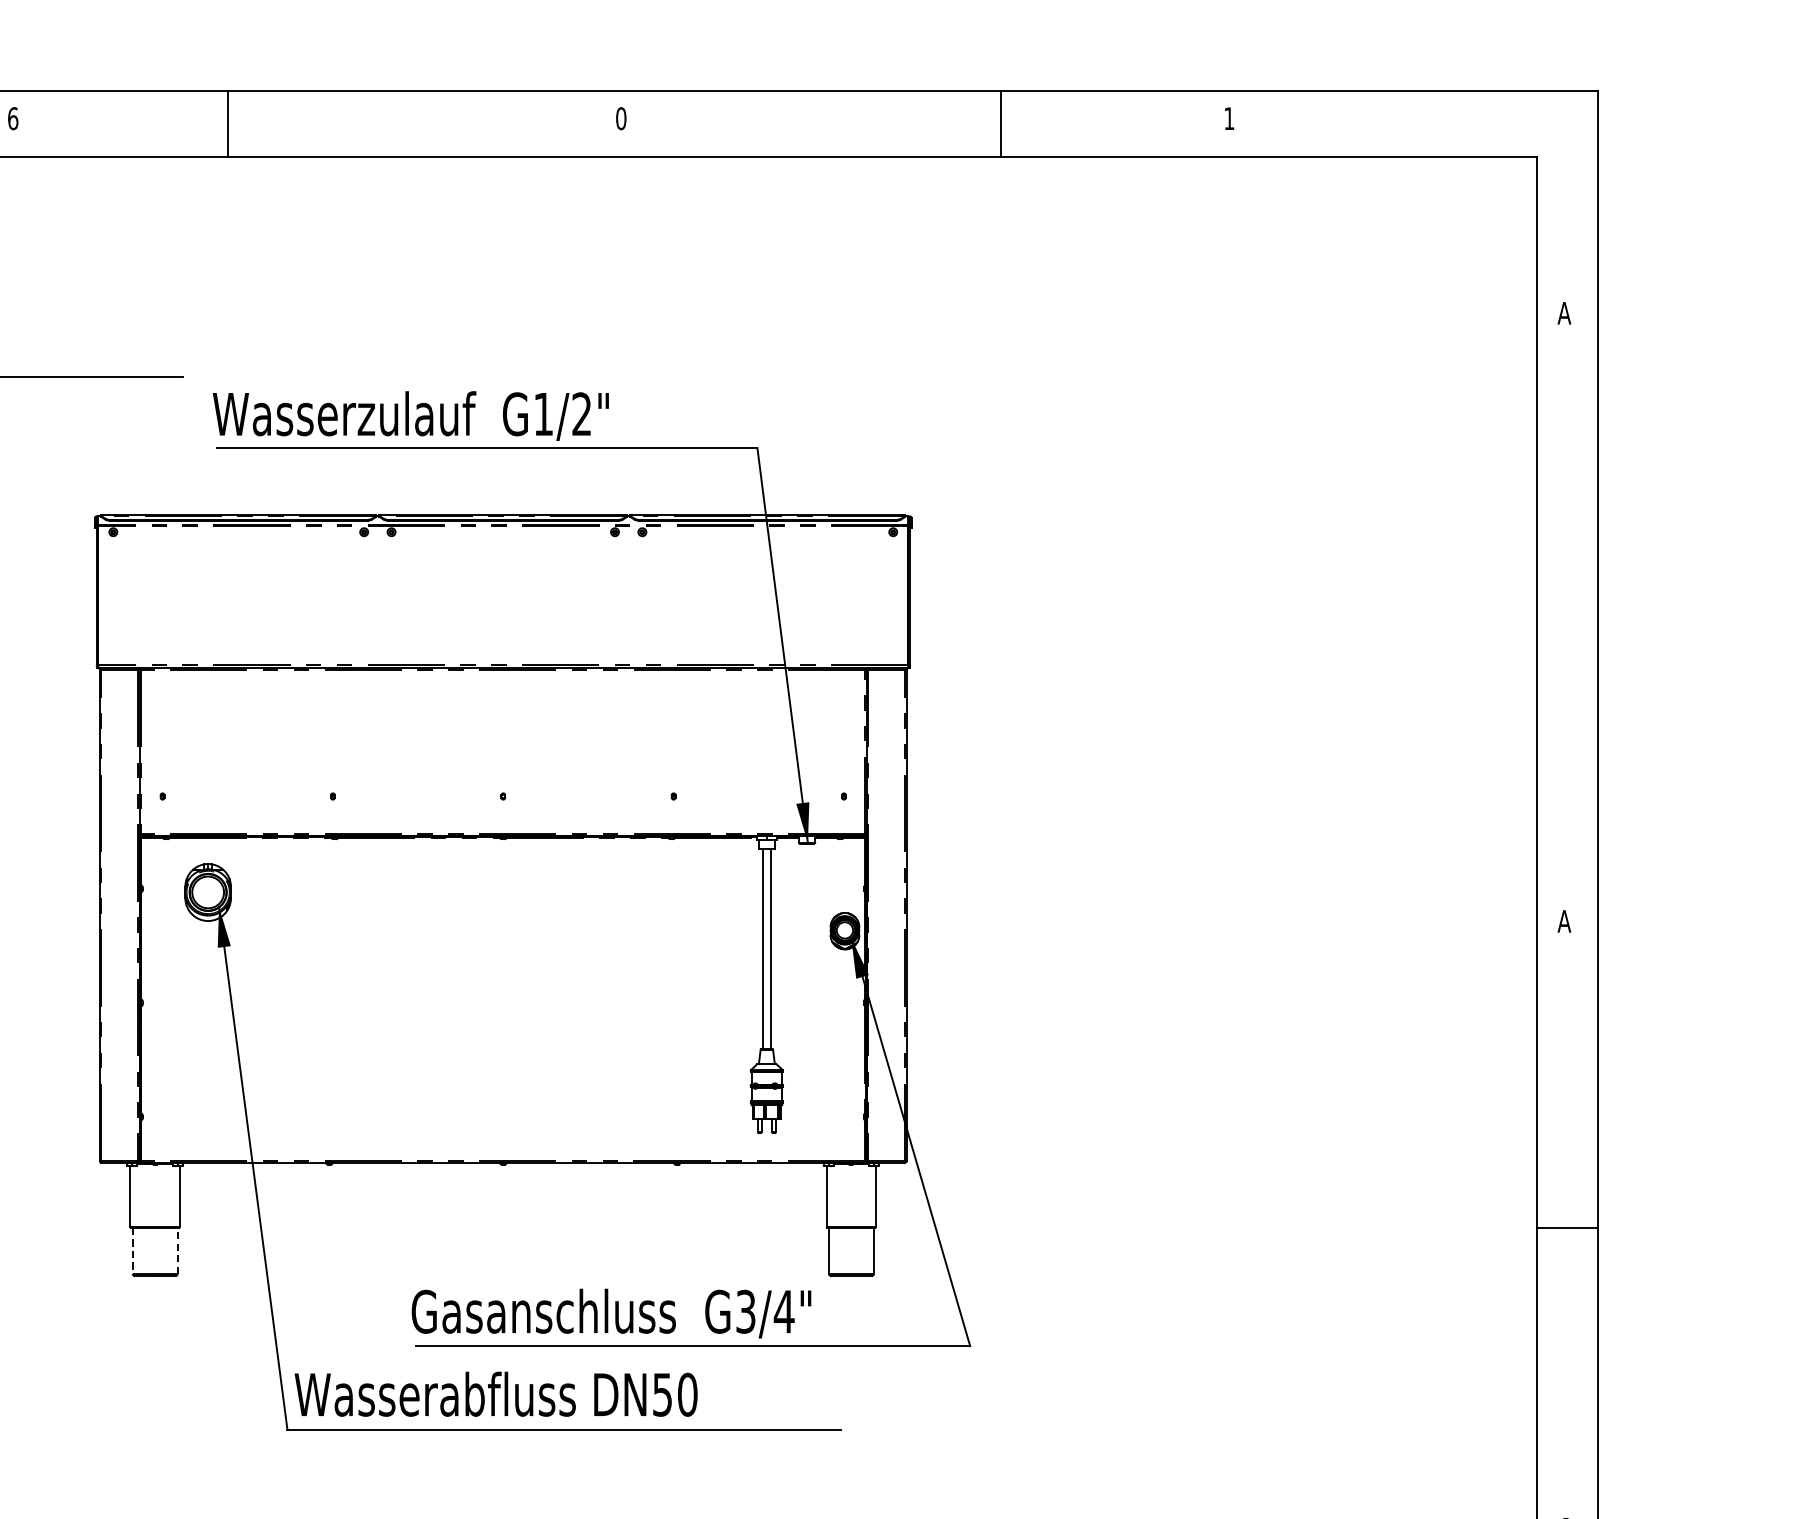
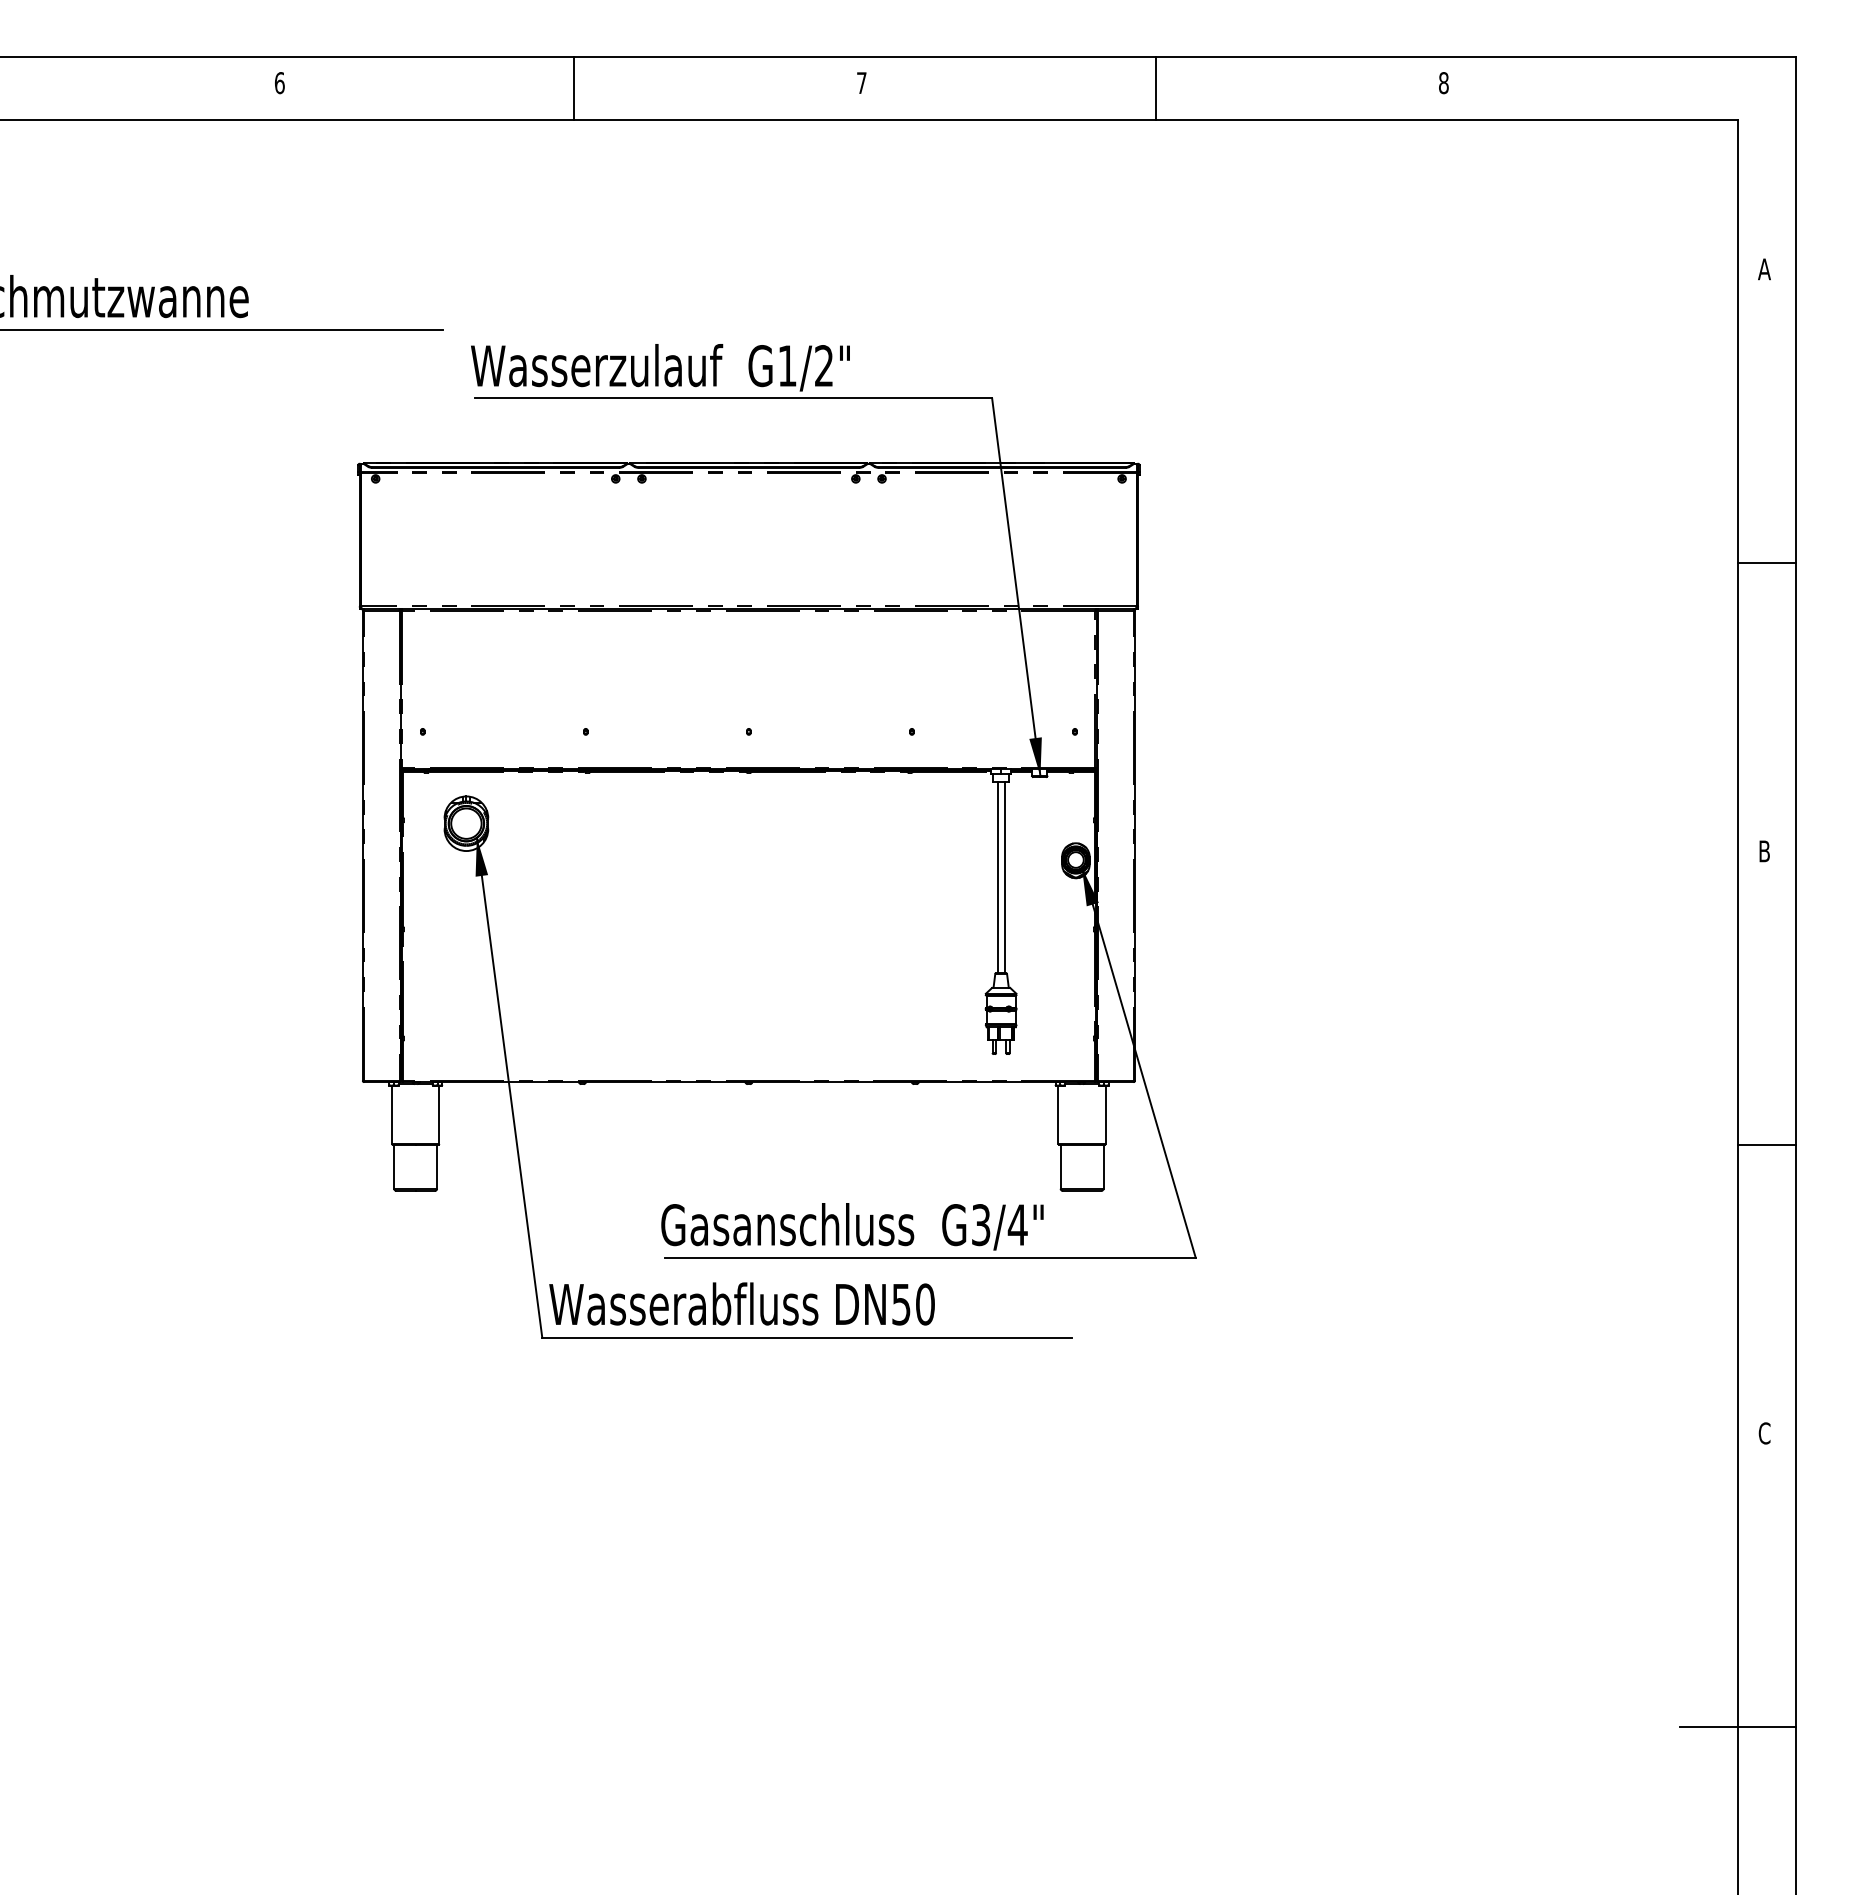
text: (620, 119) -> (861, 83), 0 -> 7
text: (1229, 119) -> (1443, 83), 1 -> 8
line: (228, 123) -> (574, 87), moved
line: (1001, 123) -> (1156, 87), moved
line: (1567, 620) -> (1767, 563), added
text: (1564, 921) -> (1764, 851), A -> B
line: (177, 1250) -> (437, 1166), dashed -> solid
line: (133, 1251) -> (394, 1167), dashed -> solid

